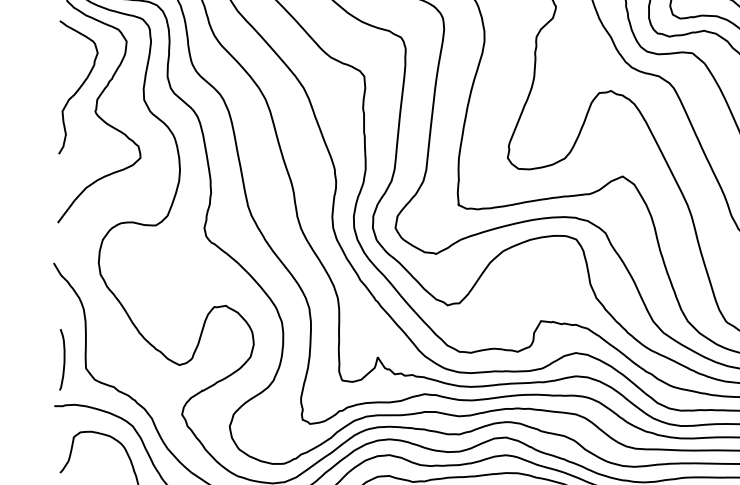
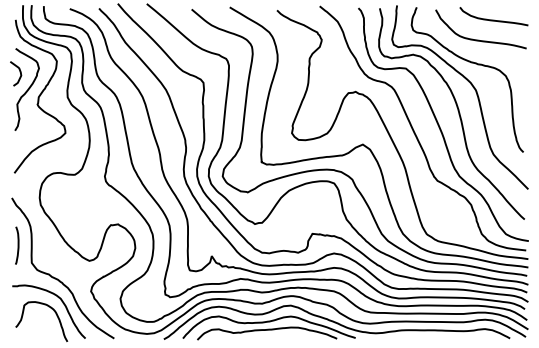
curve: (66, 59) -> (19, 72), added
curve: (62, 359) -> (17, 245), moved

